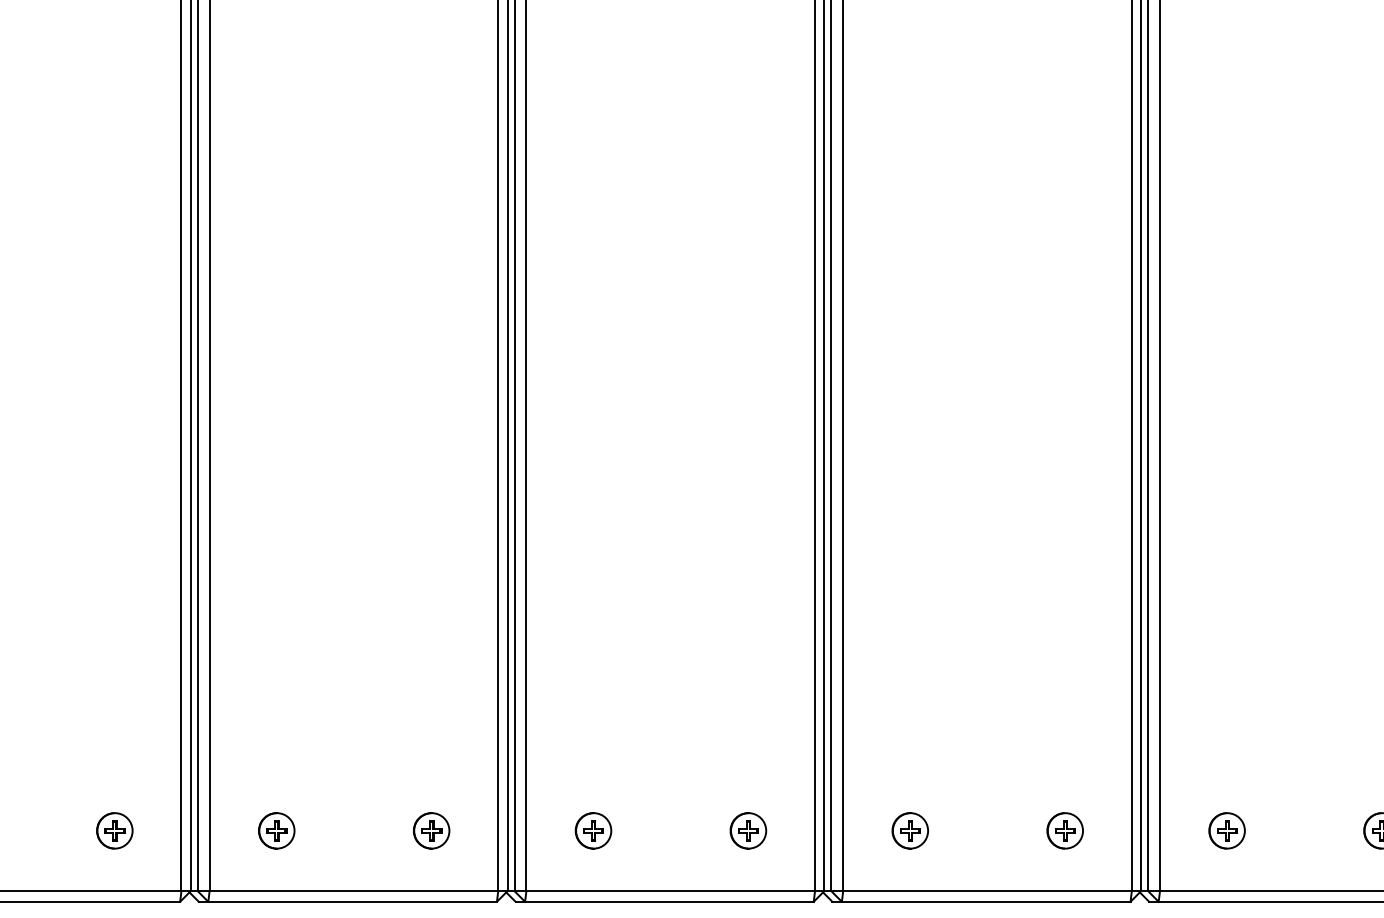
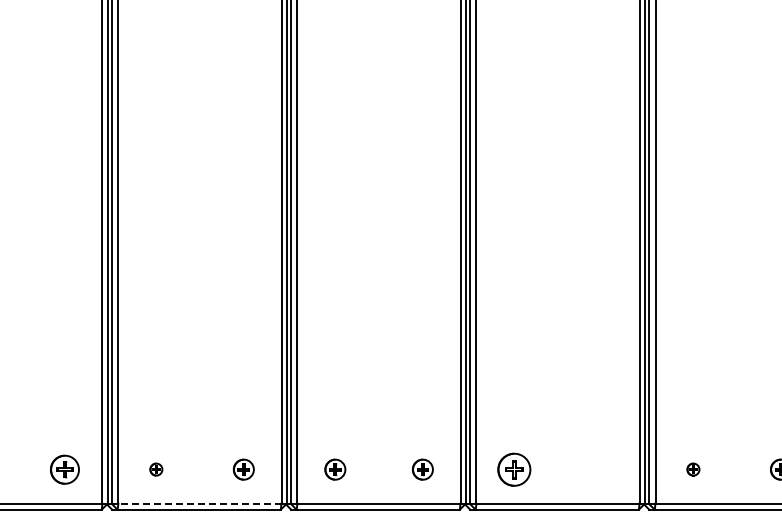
part: (114, 830) -> (64, 469), size x1.4
part: (277, 830) -> (156, 469), size x0.6
part: (910, 830) -> (514, 469), size x1.6
part: (1064, 830) -> (601, 469), removed
part: (1227, 830) -> (693, 469), size x0.6
line: (353, 890) -> (199, 503), solid -> dashed

